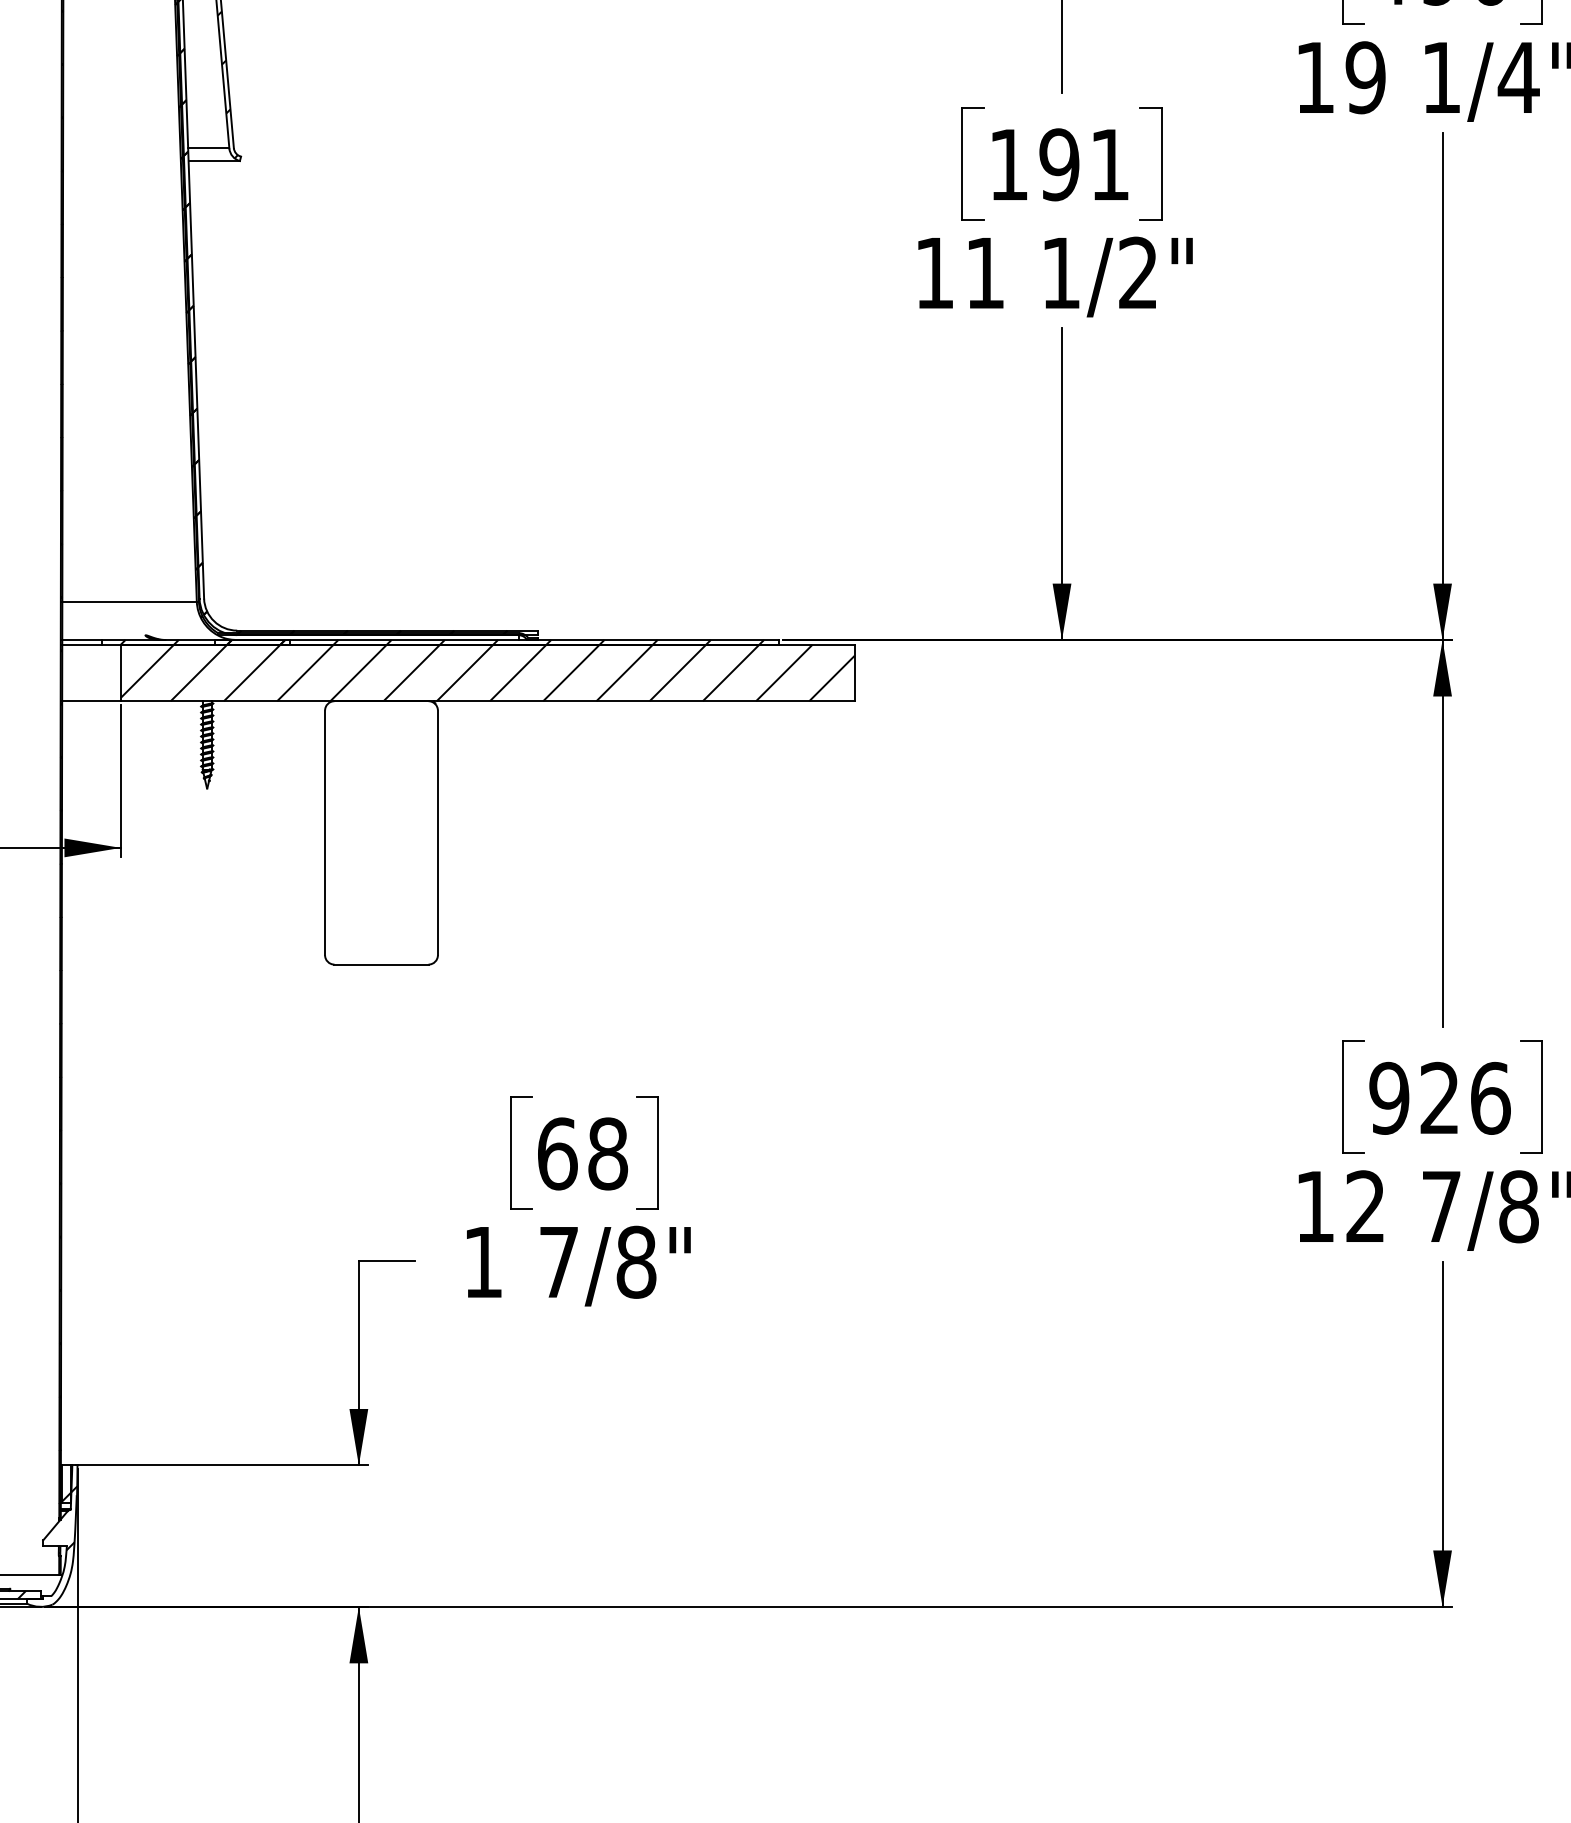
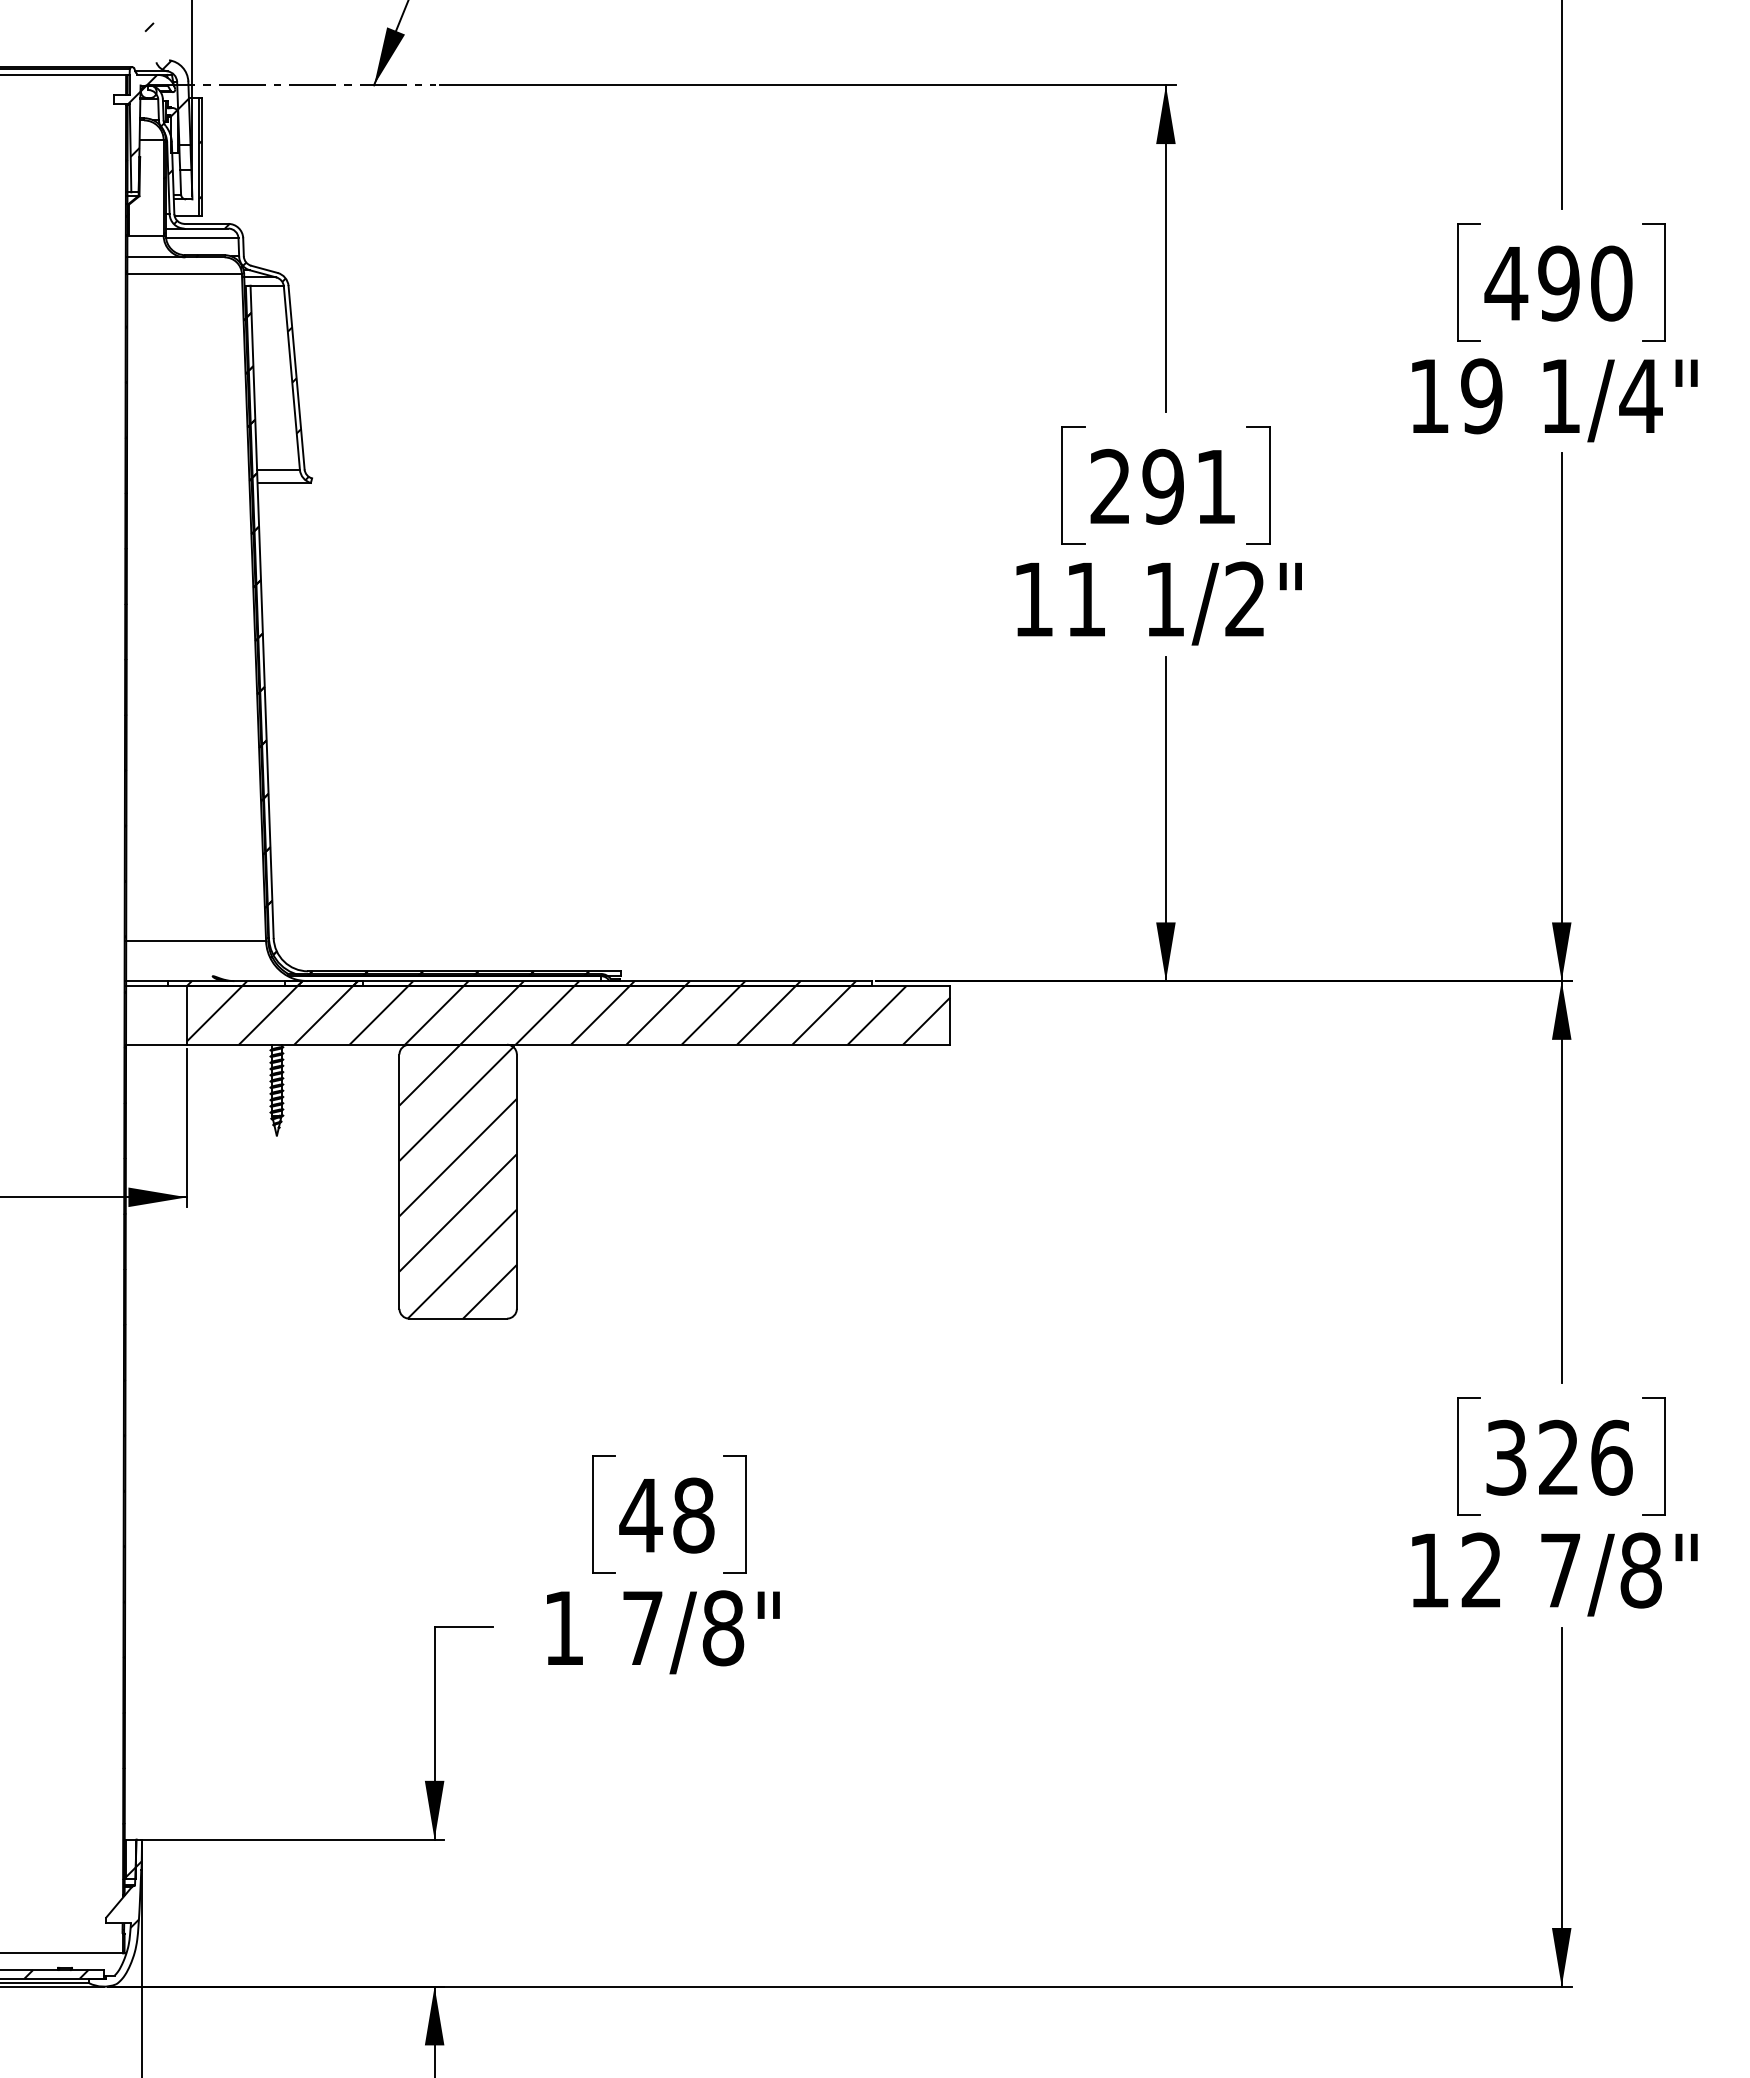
text: (1007, 163) -> (1109, 485), 191 -> 291
hatch: (380, 832) -> (457, 1181), added
text: (1389, 1098) -> (1506, 1457), 926 -> 326
text: (556, 1153) -> (640, 1515), 68 -> 48

